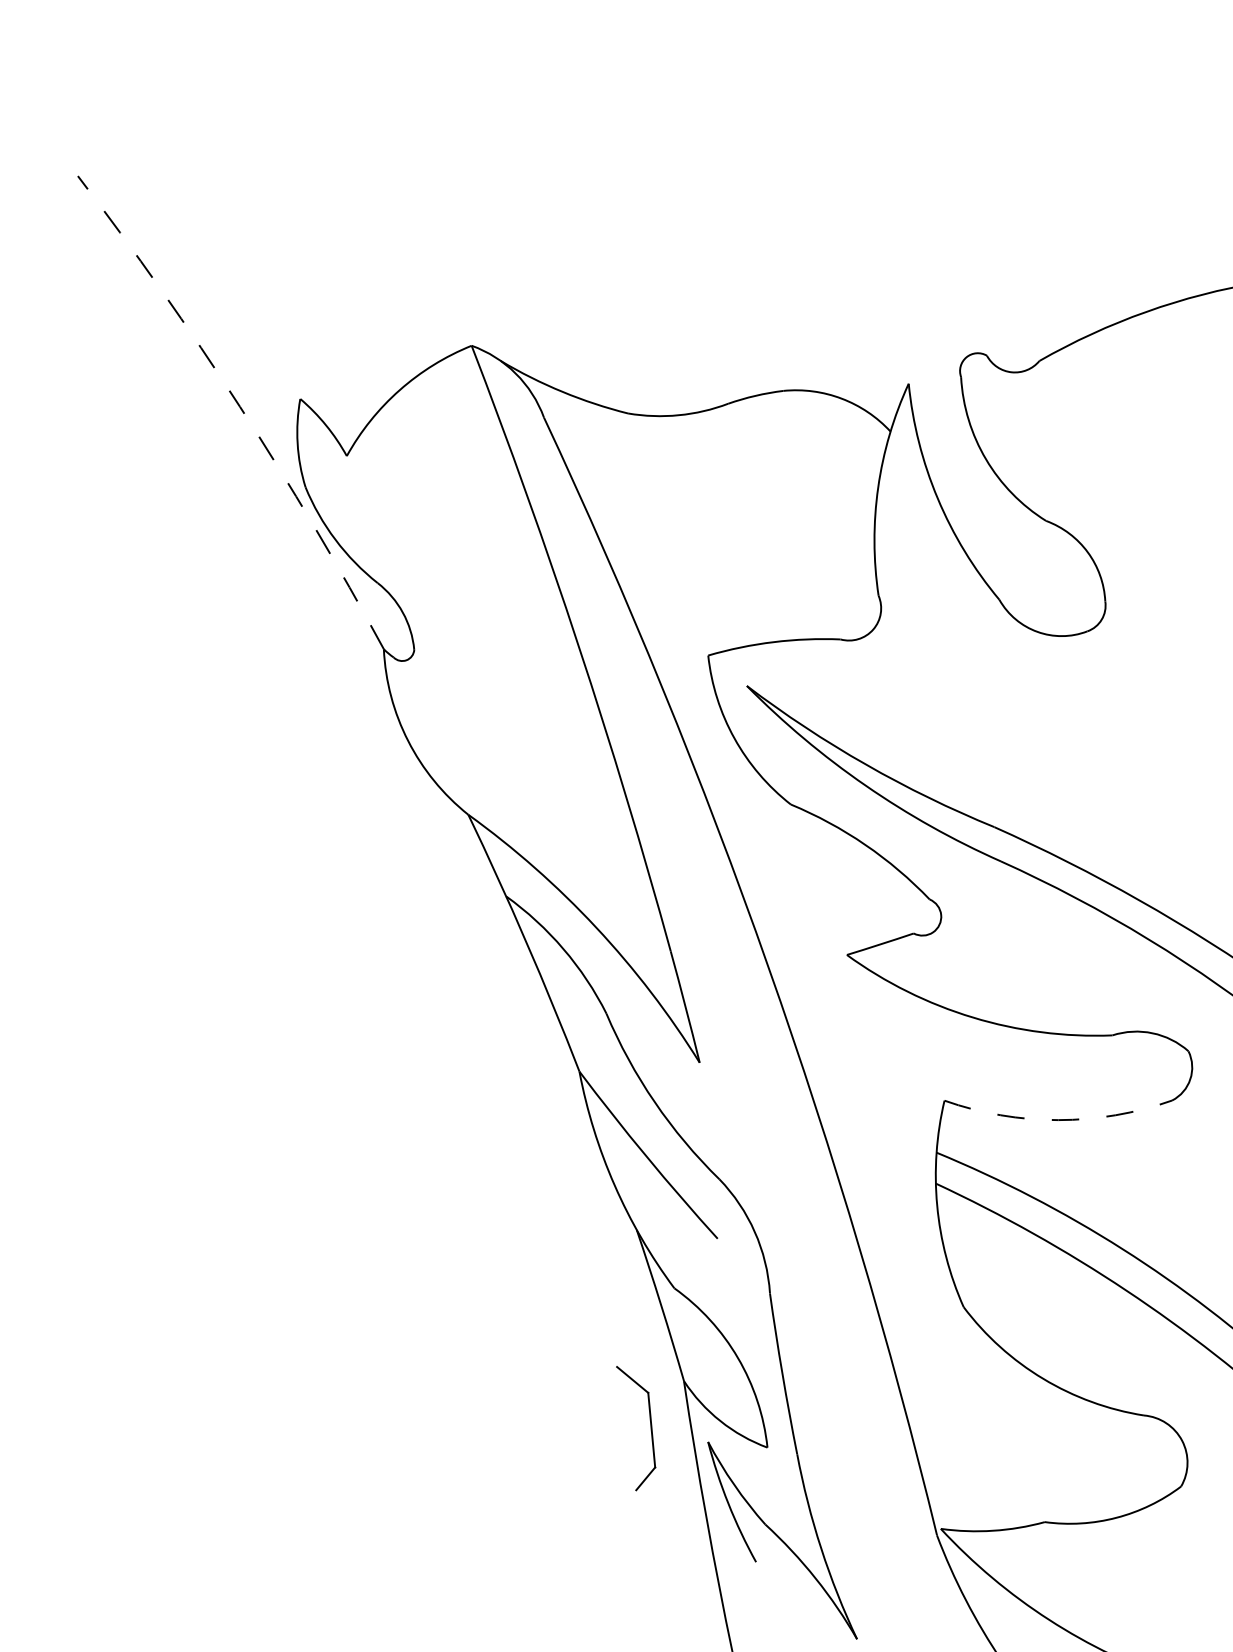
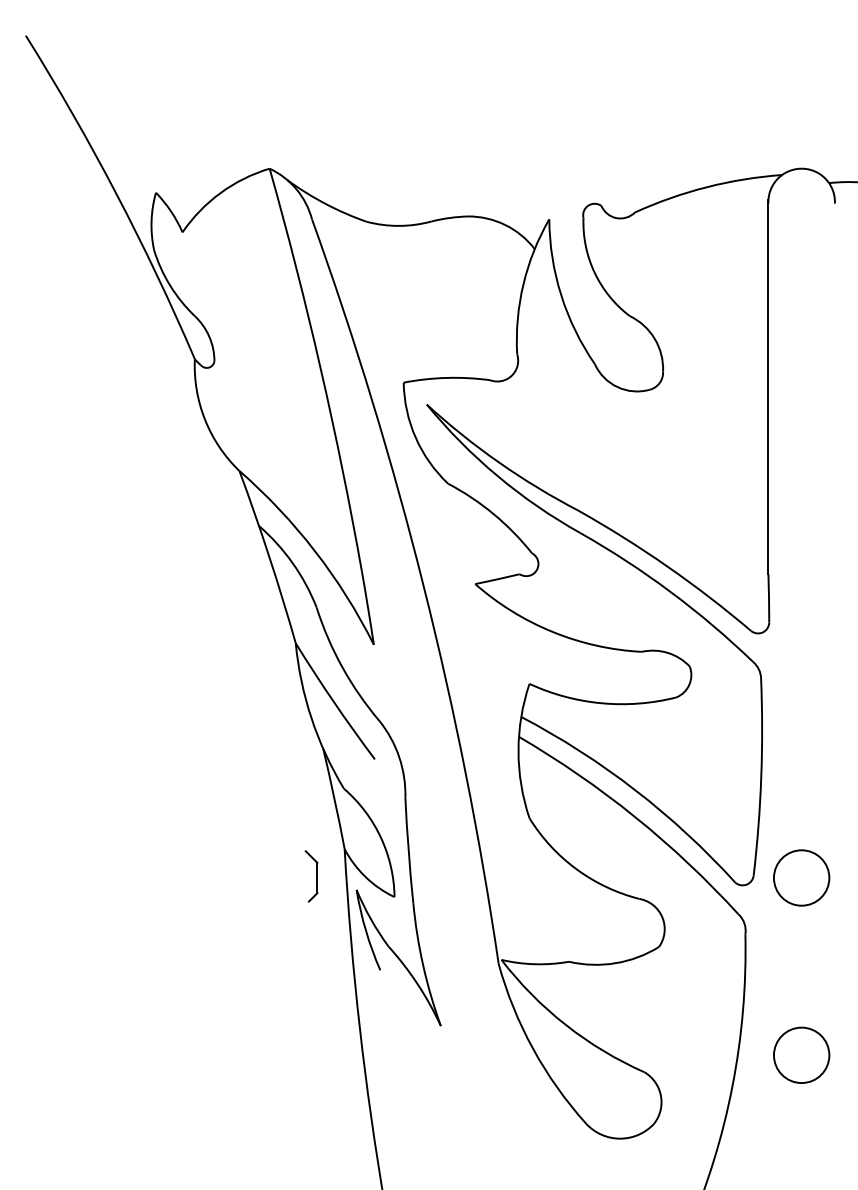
arc: (239, 407) -> (116, 194), dashed -> solid
arc: (1057, 1120) -> (601, 703), dashed -> solid
part: (636, 1427) -> (311, 876), size x0.62

